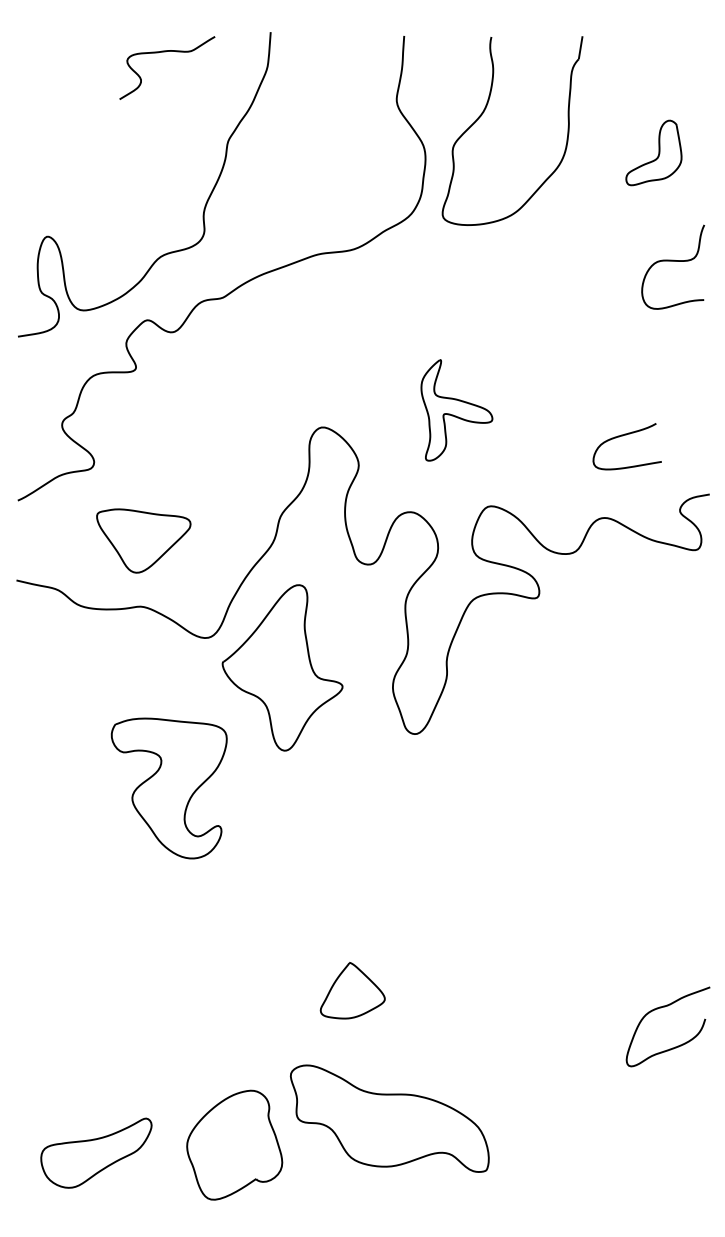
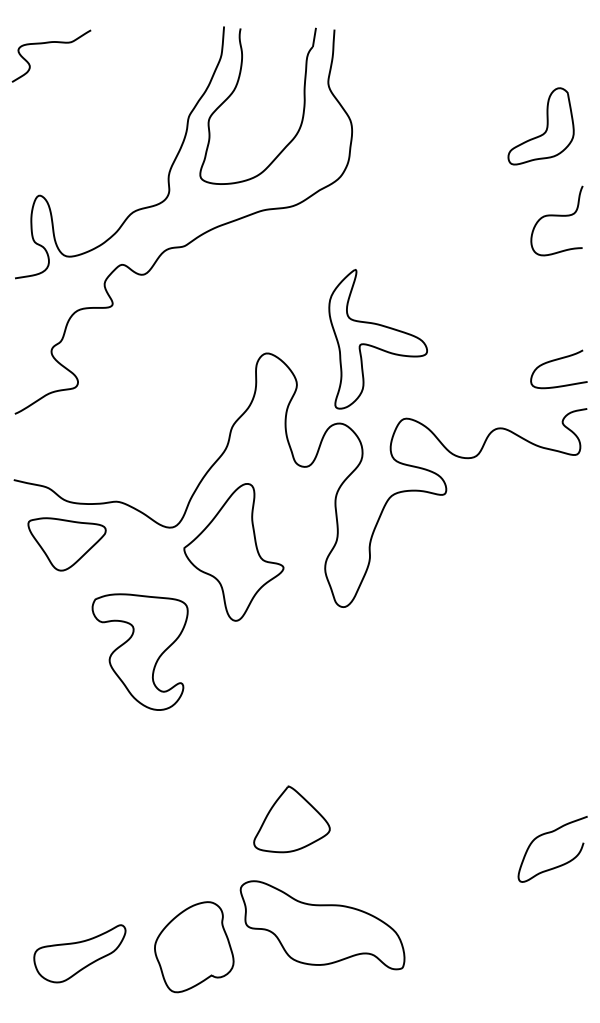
curve: (166, 52) -> (50, 43), moved
part: (483, 113) -> (234, 91), moved
part: (653, 153) -> (540, 126), size x1.43
part: (456, 410) -> (377, 339), size x1.67
curve: (621, 437) -> (554, 361), moved
part: (143, 541) -> (66, 544), moved
part: (352, 990) -> (291, 819), size x1.43

